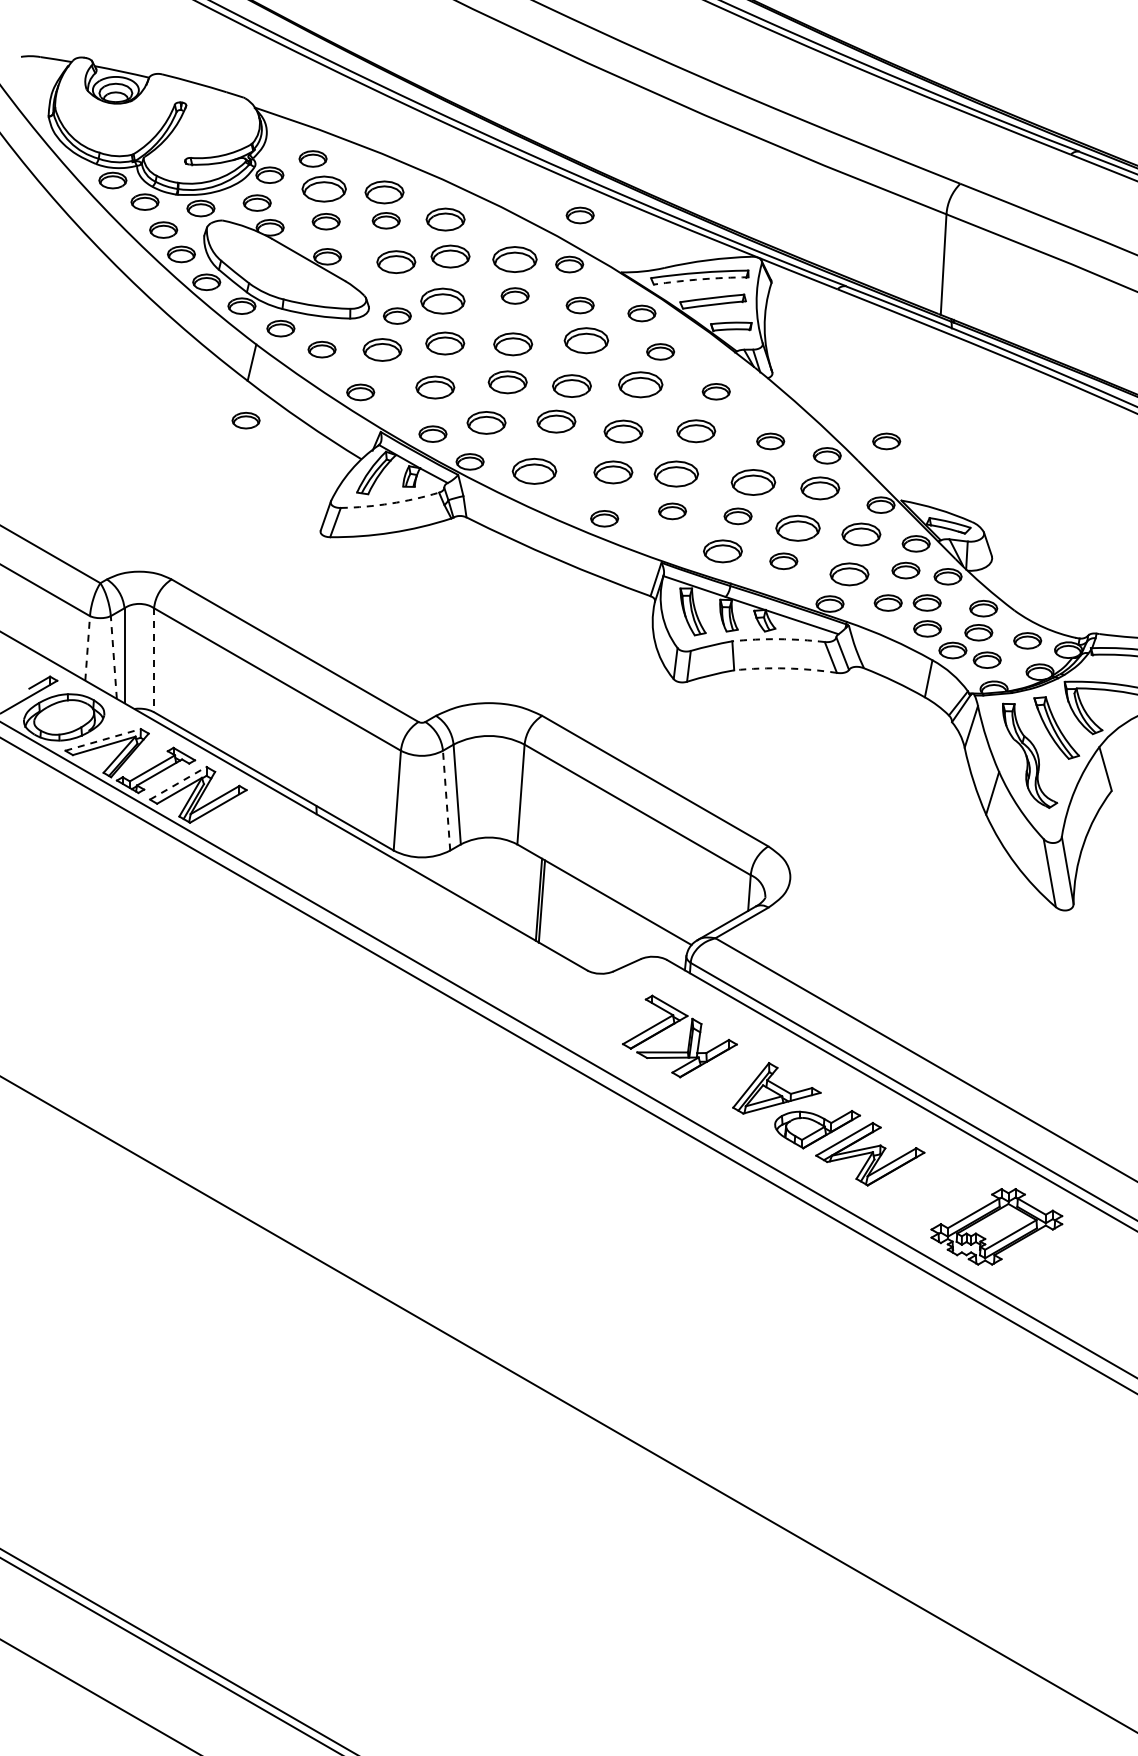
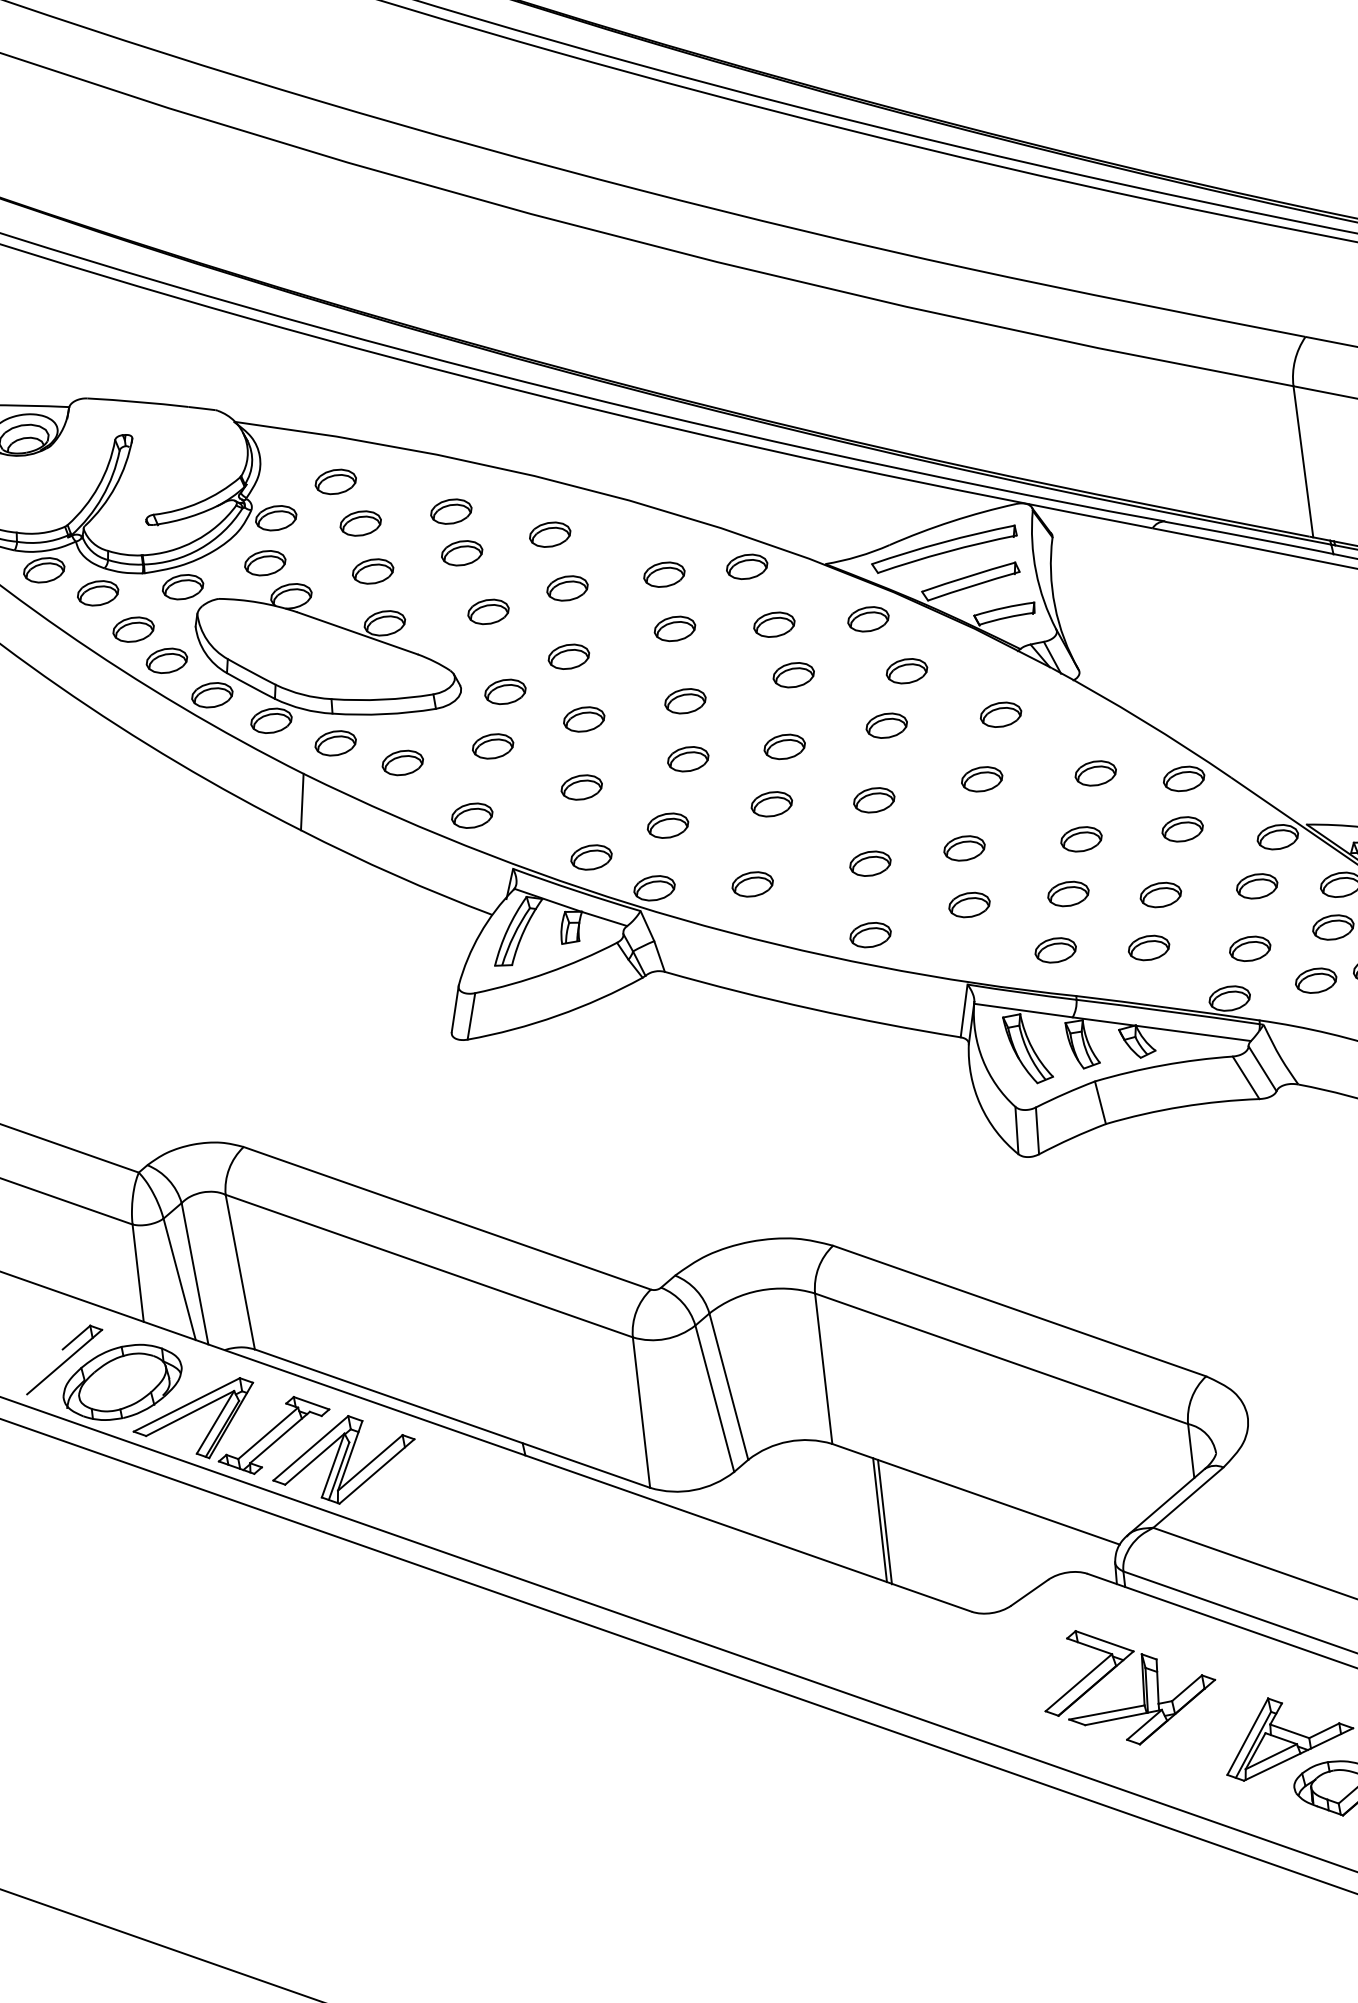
part: (323, 188) -> (359, 522), size x0.62
part: (383, 192) -> (450, 511), size x0.71
part: (579, 215) -> (748, 491), removed
part: (445, 219) -> (549, 534), size x0.71
part: (449, 256) -> (566, 588), size x0.71
part: (514, 259) -> (663, 574), size x0.62
part: (395, 261) -> (487, 611), size x0.71
arc: (701, 279) -> (947, 552), dashed -> solid
part: (442, 300) -> (568, 656), size x0.62
part: (586, 340) -> (793, 675), size x0.62
part: (444, 343) -> (583, 719), size x0.71
part: (512, 343) -> (684, 700), size x0.71
part: (382, 349) -> (492, 745), size x0.71
part: (507, 381) -> (687, 758), size x0.71
part: (640, 384) -> (886, 725), size x0.62
part: (571, 385) -> (783, 746), size x0.71
part: (434, 387) -> (580, 787), size x0.71
part: (245, 420) -> (308, 889), removed
part: (556, 421) -> (771, 803), size x0.71
part: (486, 422) -> (667, 825), size x0.71
part: (623, 431) -> (874, 799), size x0.71
part: (695, 431) -> (981, 779), size x0.71
part: (886, 441) -> (1268, 740), removed
part: (533, 471) -> (751, 884), size x0.62
part: (612, 472) -> (869, 864), size x0.71
part: (675, 473) -> (963, 847), size x0.62
part: (752, 482) -> (1080, 839), size x0.62
part: (819, 488) -> (1181, 829), size x0.71
arc: (390, 503) -> (547, 972), dashed -> solid
part: (797, 528) -> (1160, 895), size x0.62
part: (861, 534) -> (1257, 886), size x0.71
part: (722, 551) -> (1055, 950), size x0.71
part: (848, 573) -> (1248, 947), size x0.71
arc: (778, 639) -> (1163, 1065), dashed -> solid
line: (87, 647) -> (137, 1271), dashed -> solid
line: (113, 657) -> (179, 1279), dashed -> solid
line: (154, 660) -> (240, 1272), dashed -> solid
arc: (785, 668) -> (1181, 1106), dashed -> solid
line: (103, 739) -> (187, 1404), dashed -> solid
line: (178, 783) -> (311, 1448), dashed -> solid
line: (446, 800) -> (714, 1398), dashed -> solid

